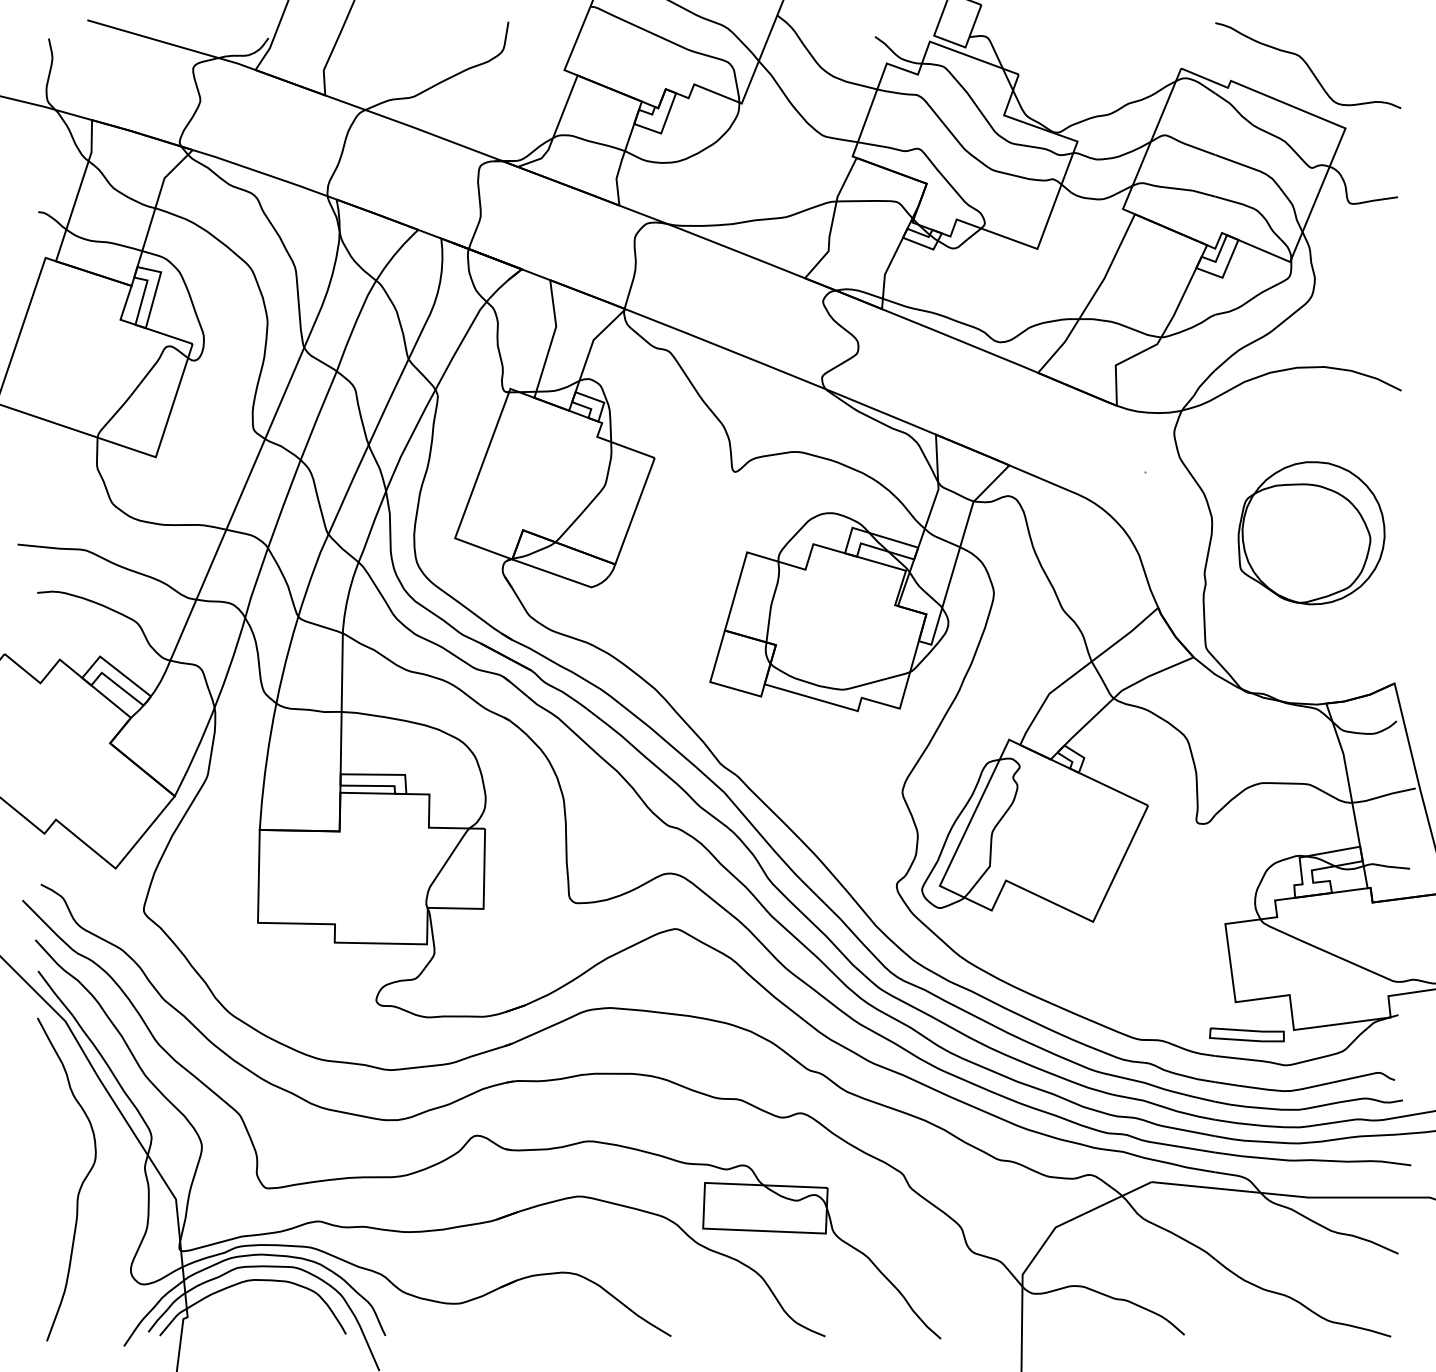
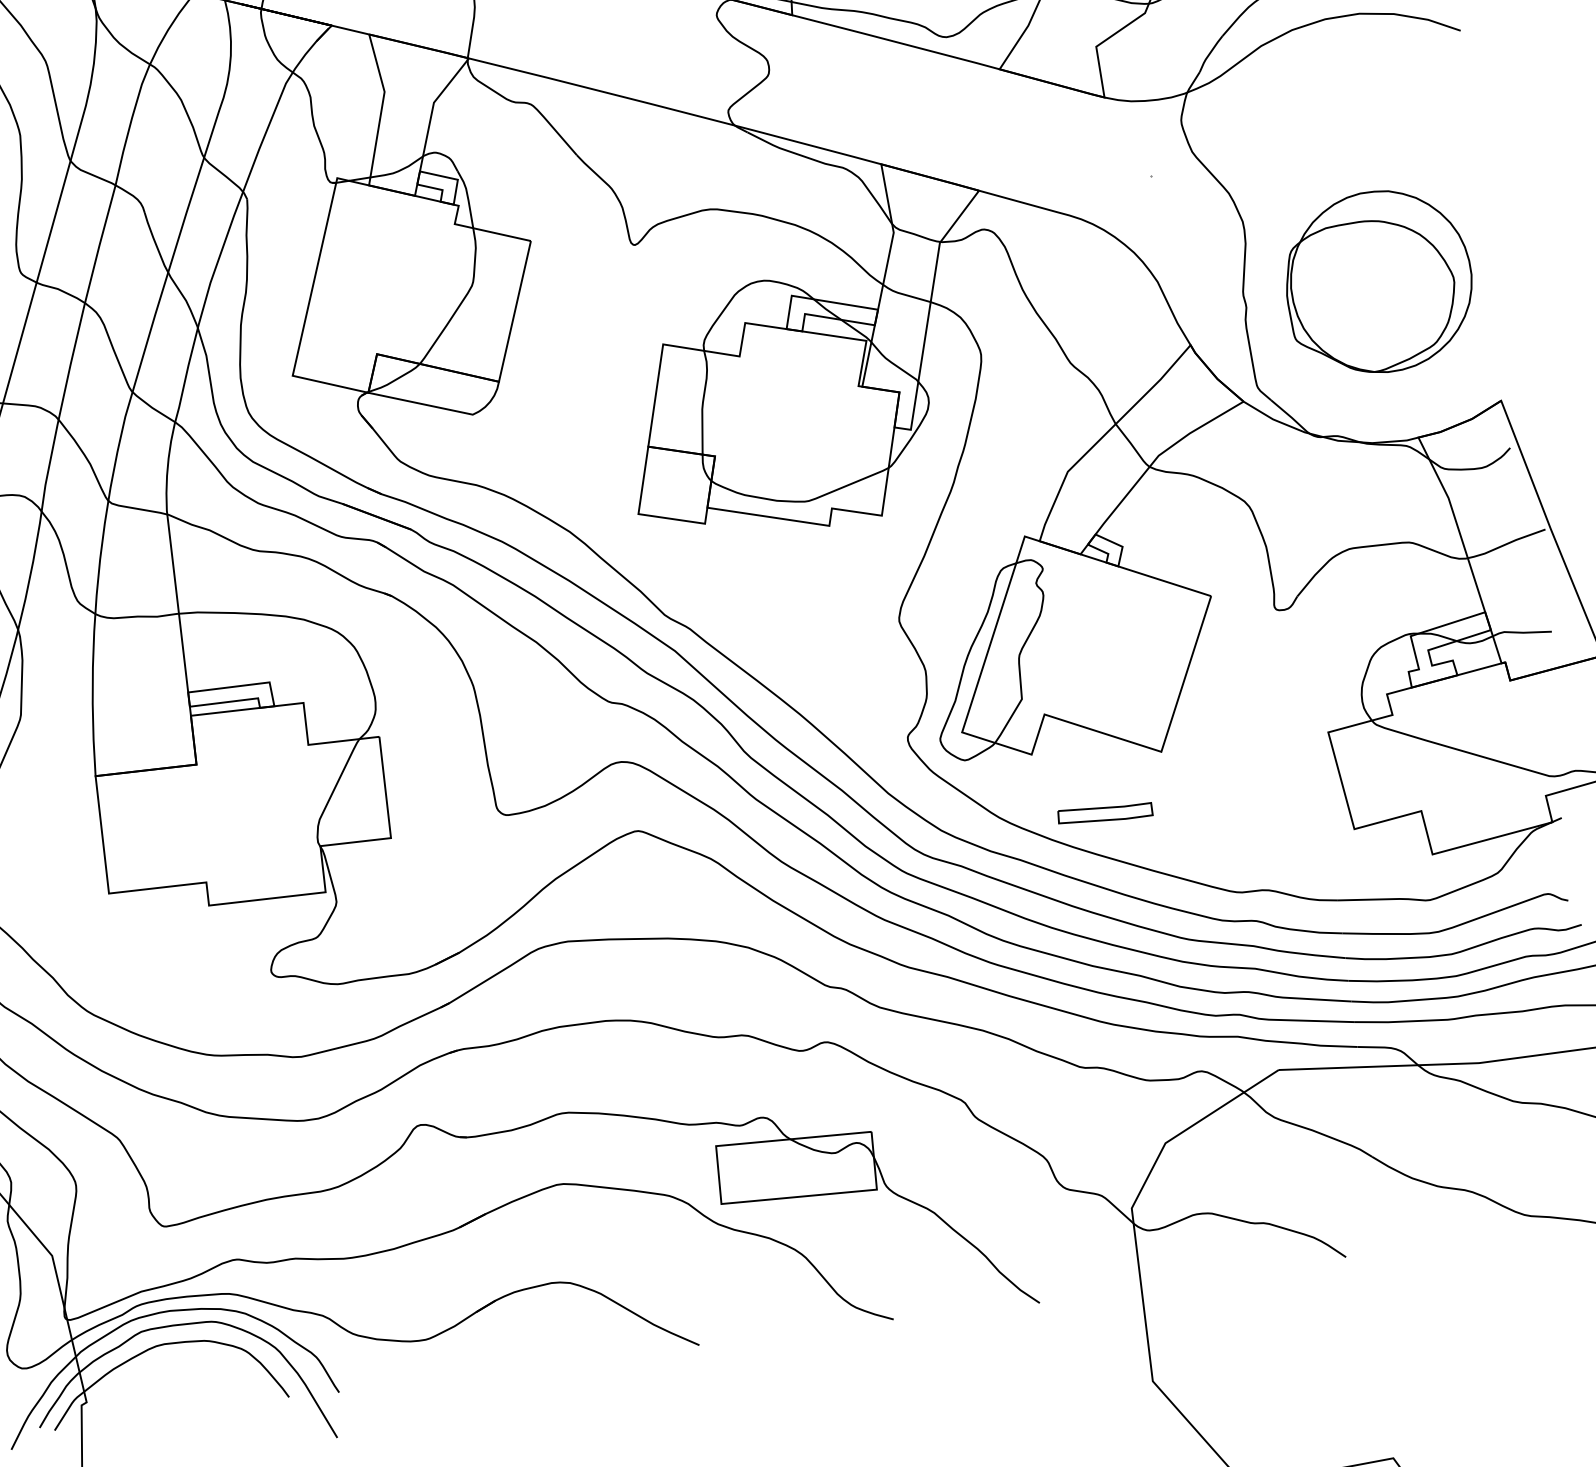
part: (1311, 533) -> (1378, 282), moved
part: (1246, 1034) -> (1104, 812), moved

